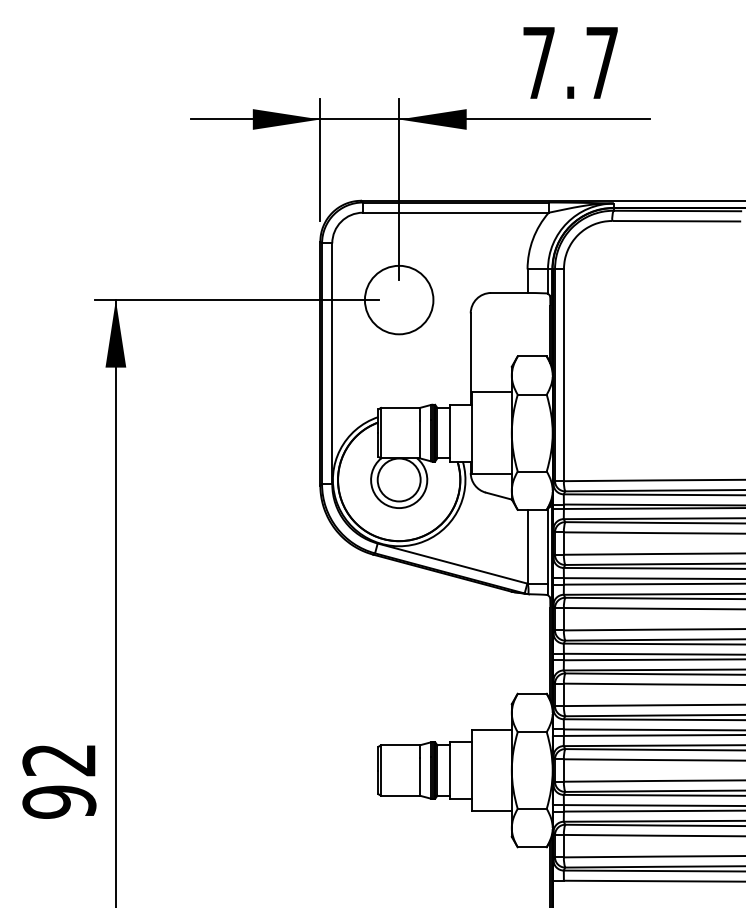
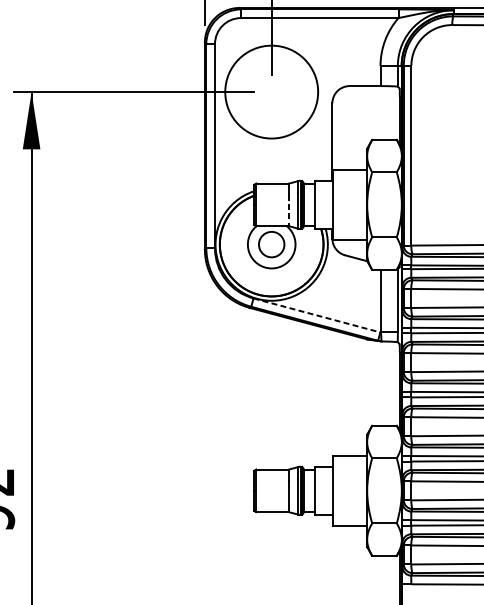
circle: (398, 299) -> (271, 91), size x1.6
line: (419, 439) -> (288, 210), solid -> dashed
circle: (398, 479) -> (271, 244), size x0.7
line: (453, 563) -> (317, 315), solid -> dashed

